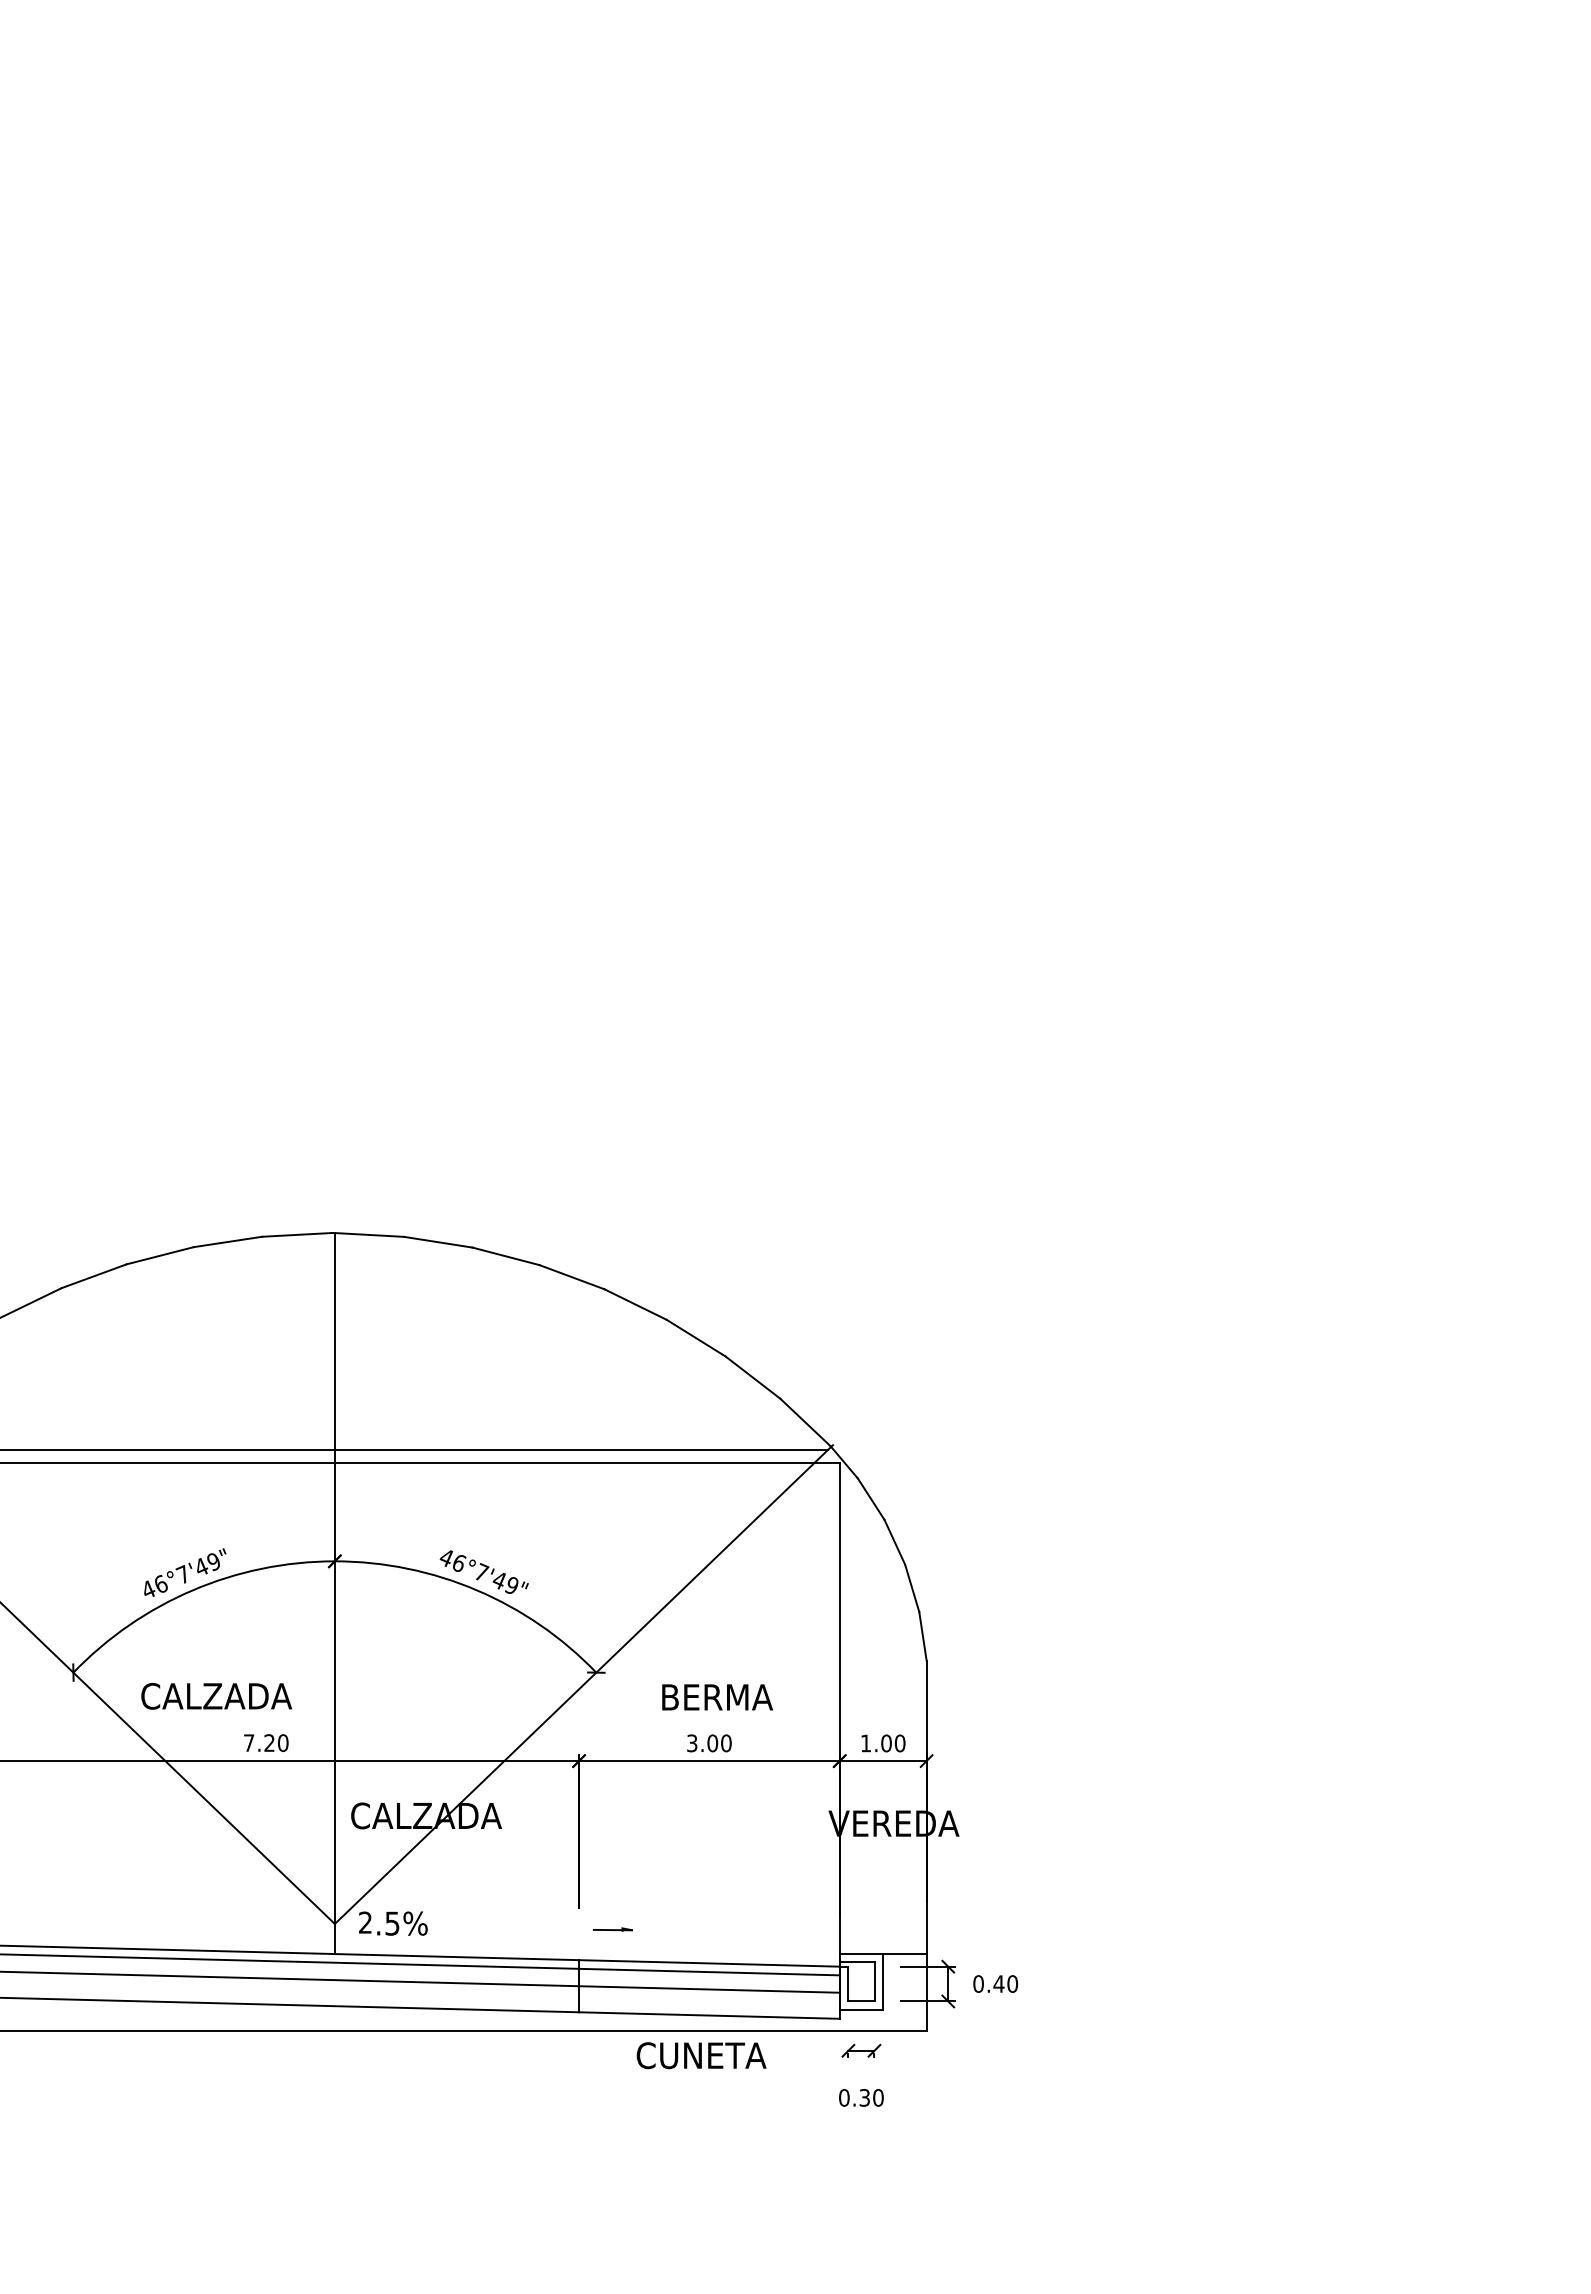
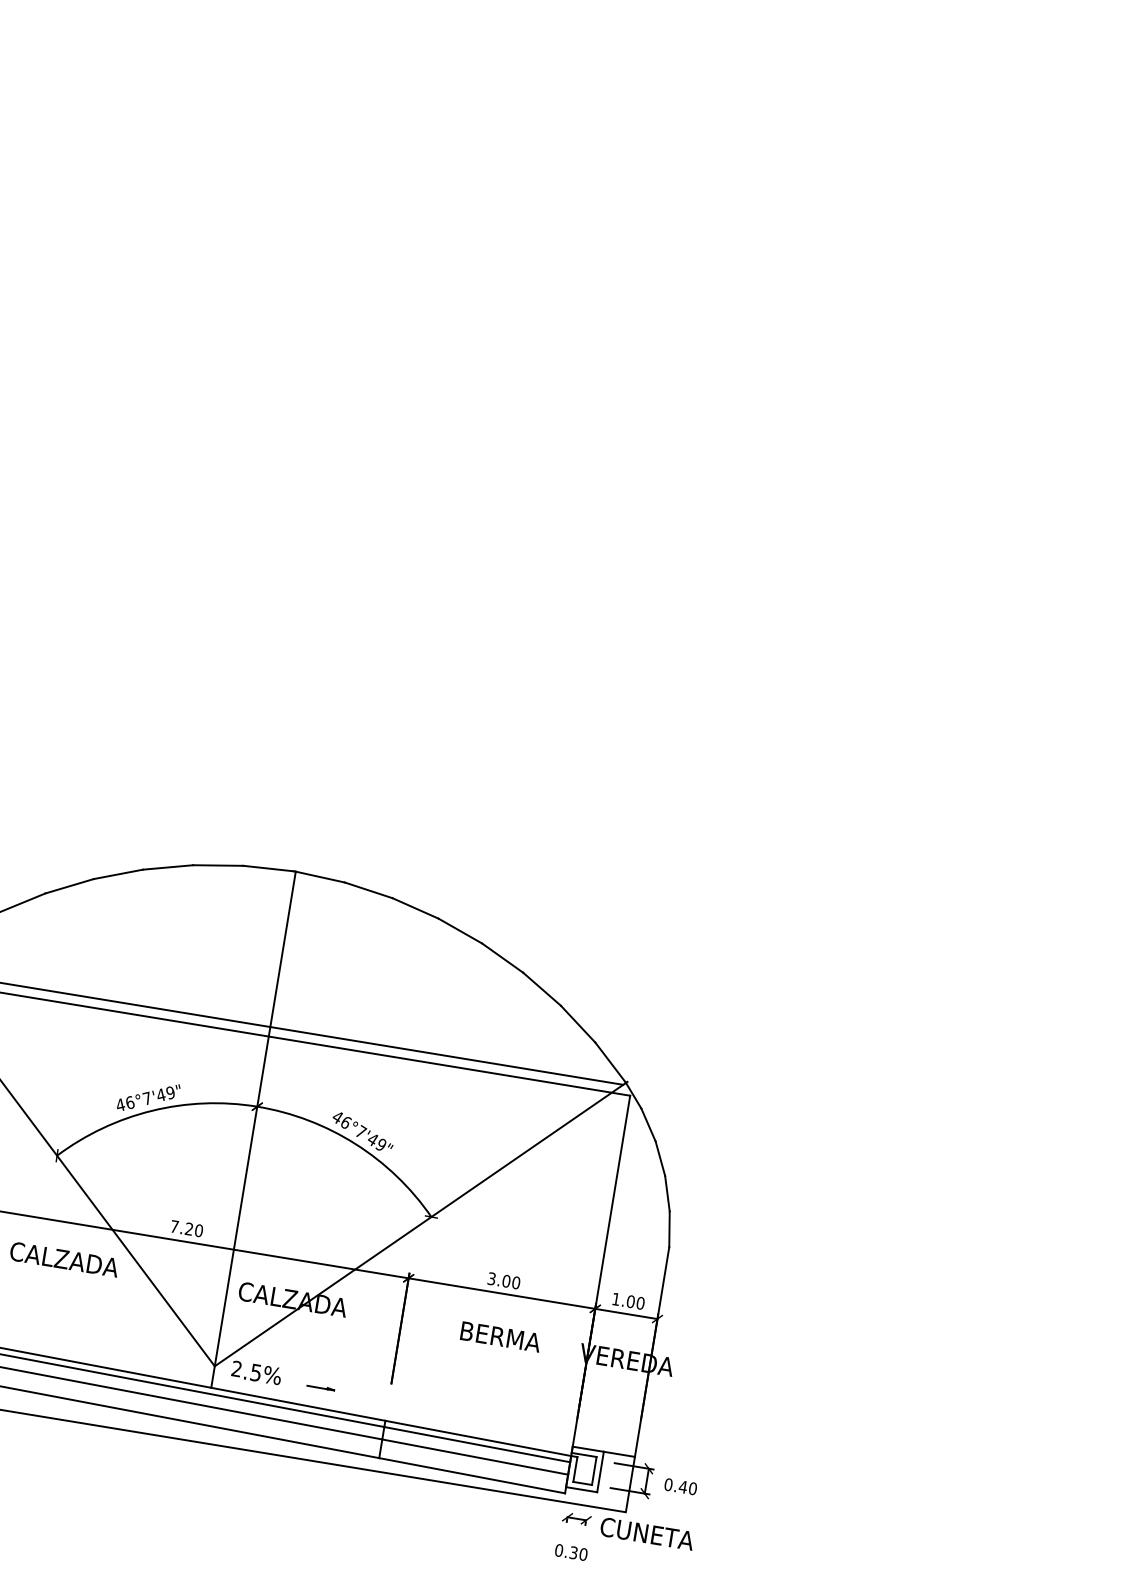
text: (216, 1695) -> (64, 1258), moved
text: (717, 1697) -> (500, 1337), moved
line: (612, 1929) -> (320, 1387), moved
text: (701, 2055) -> (647, 1533), moved

